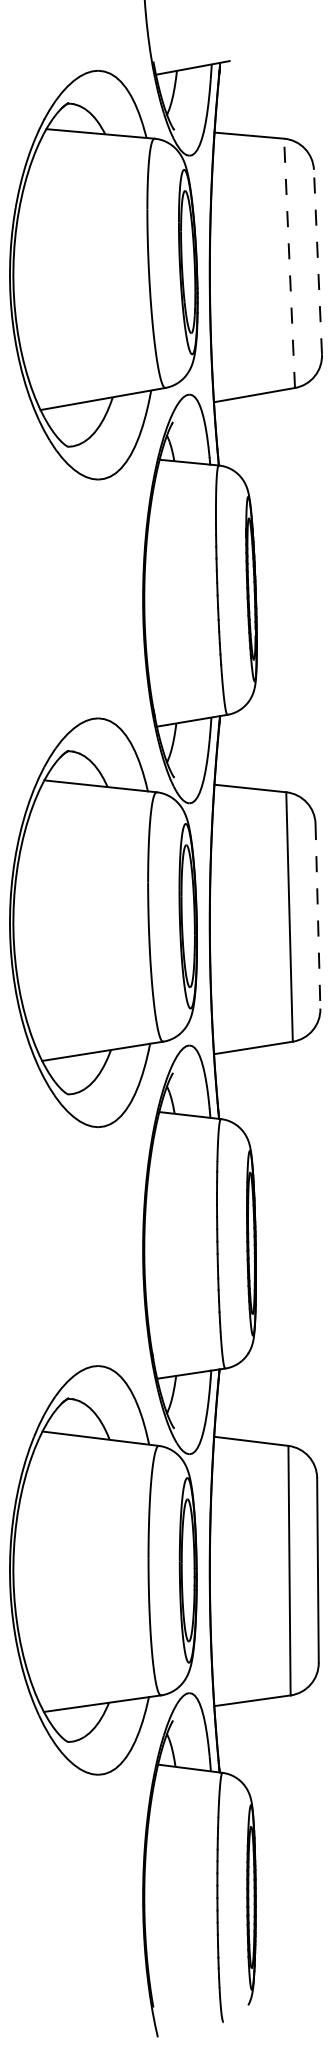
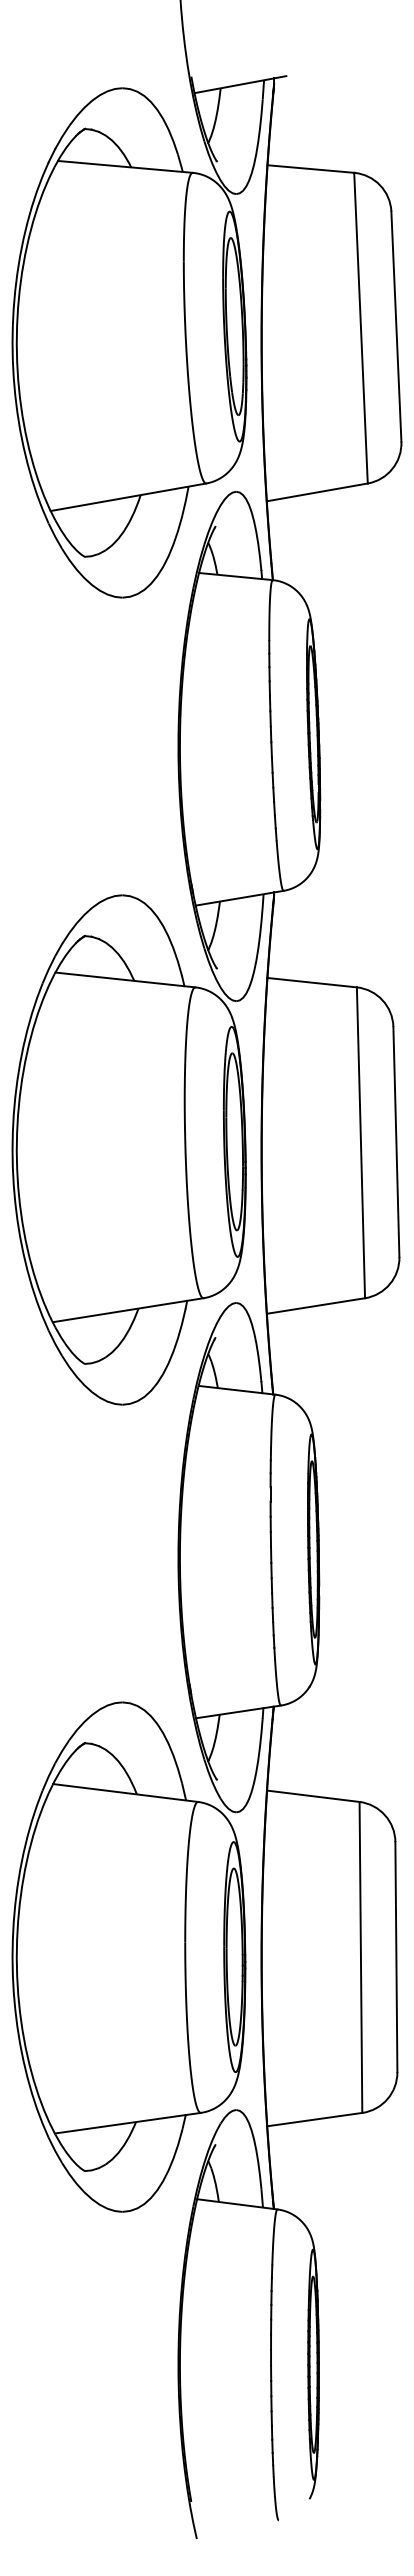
line: (318, 261) -> (396, 326), dashed -> solid
line: (289, 262) -> (360, 327), dashed -> solid
line: (318, 916) -> (396, 1142), dashed -> solid

